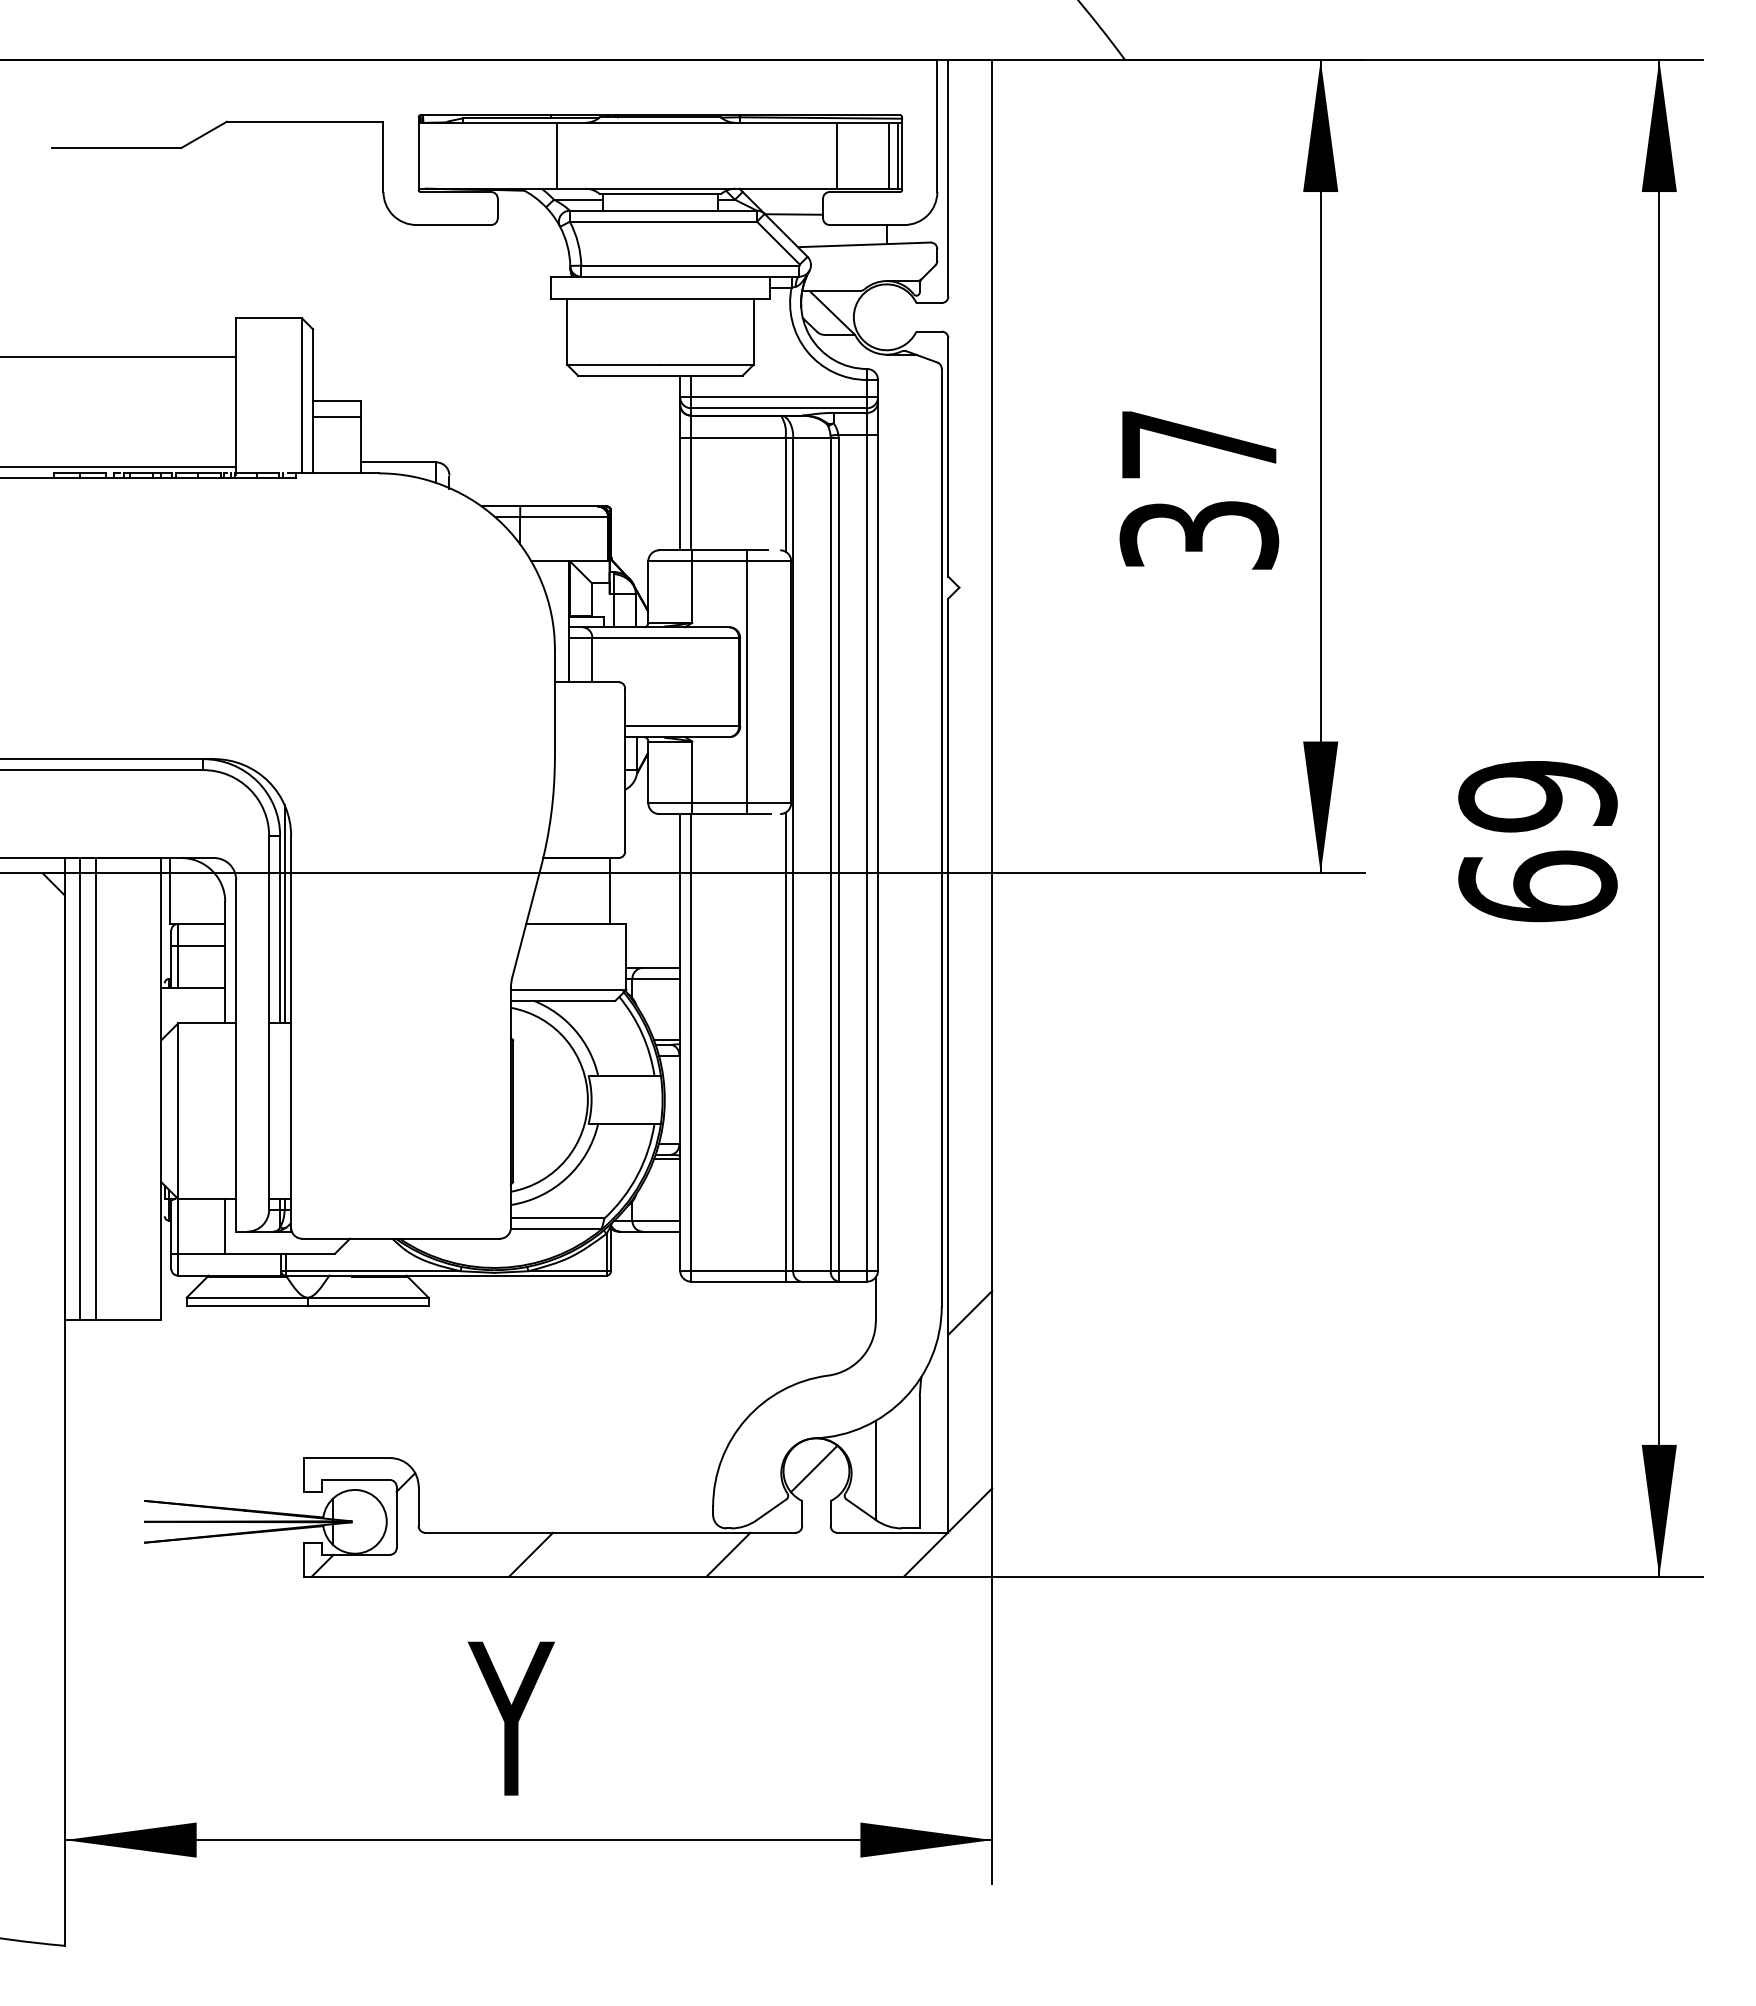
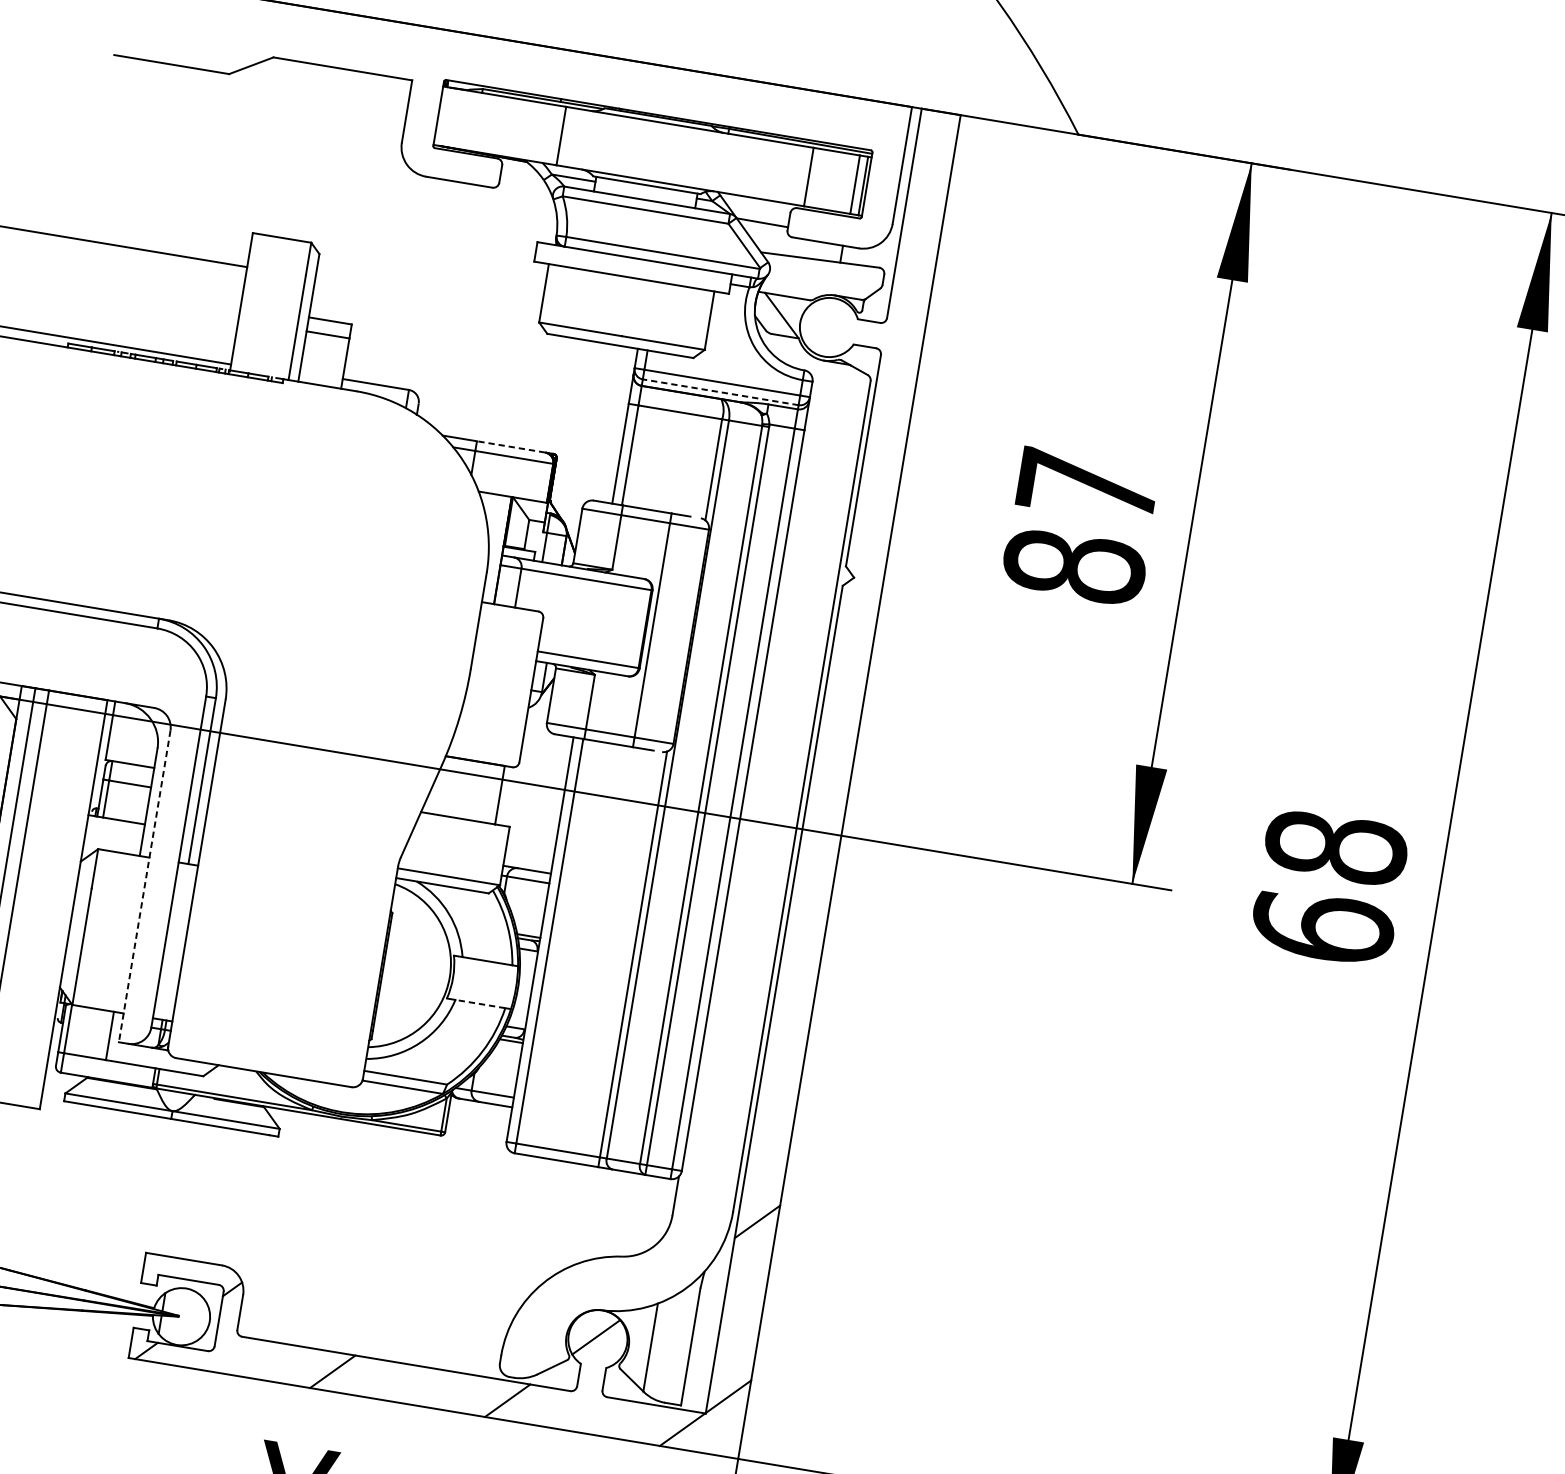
line: (779, 408) -> (721, 392), solid -> dashed
line: (558, 506) -> (510, 446), solid -> dashed
text: (1199, 534) -> (1074, 565), 37 -> 87
text: (1537, 796) -> (1335, 847), 69 -> 68
line: (284, 913) -> (208, 767), removed
line: (236, 1055) -> (145, 886), solid -> dashed
line: (625, 1123) -> (479, 1003), solid -> dashed

